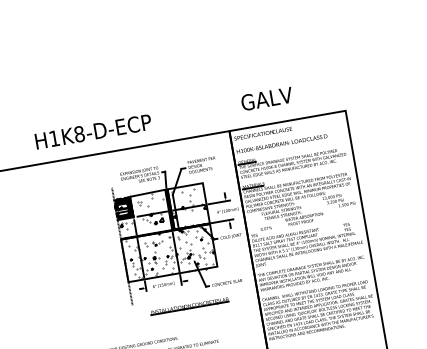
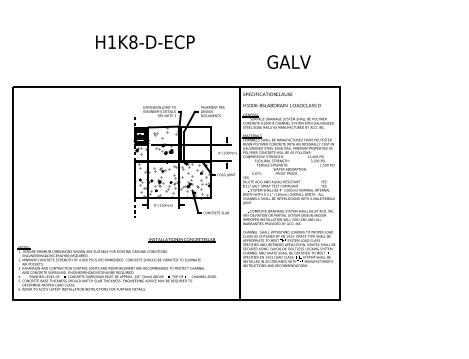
text: (266, 98) -> (288, 61), moved
text: (93, 132) -> (145, 42), moved
hatch: (188, 207) -> (195, 144), removed
line: (189, 305) -> (181, 239), moved

